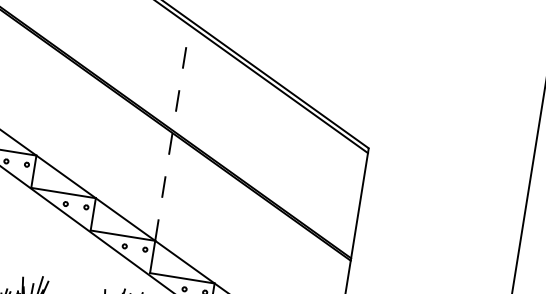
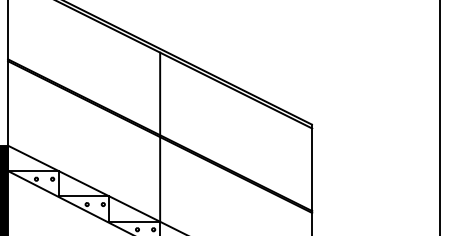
line: (172, 133) -> (160, 137), dashed -> solid

